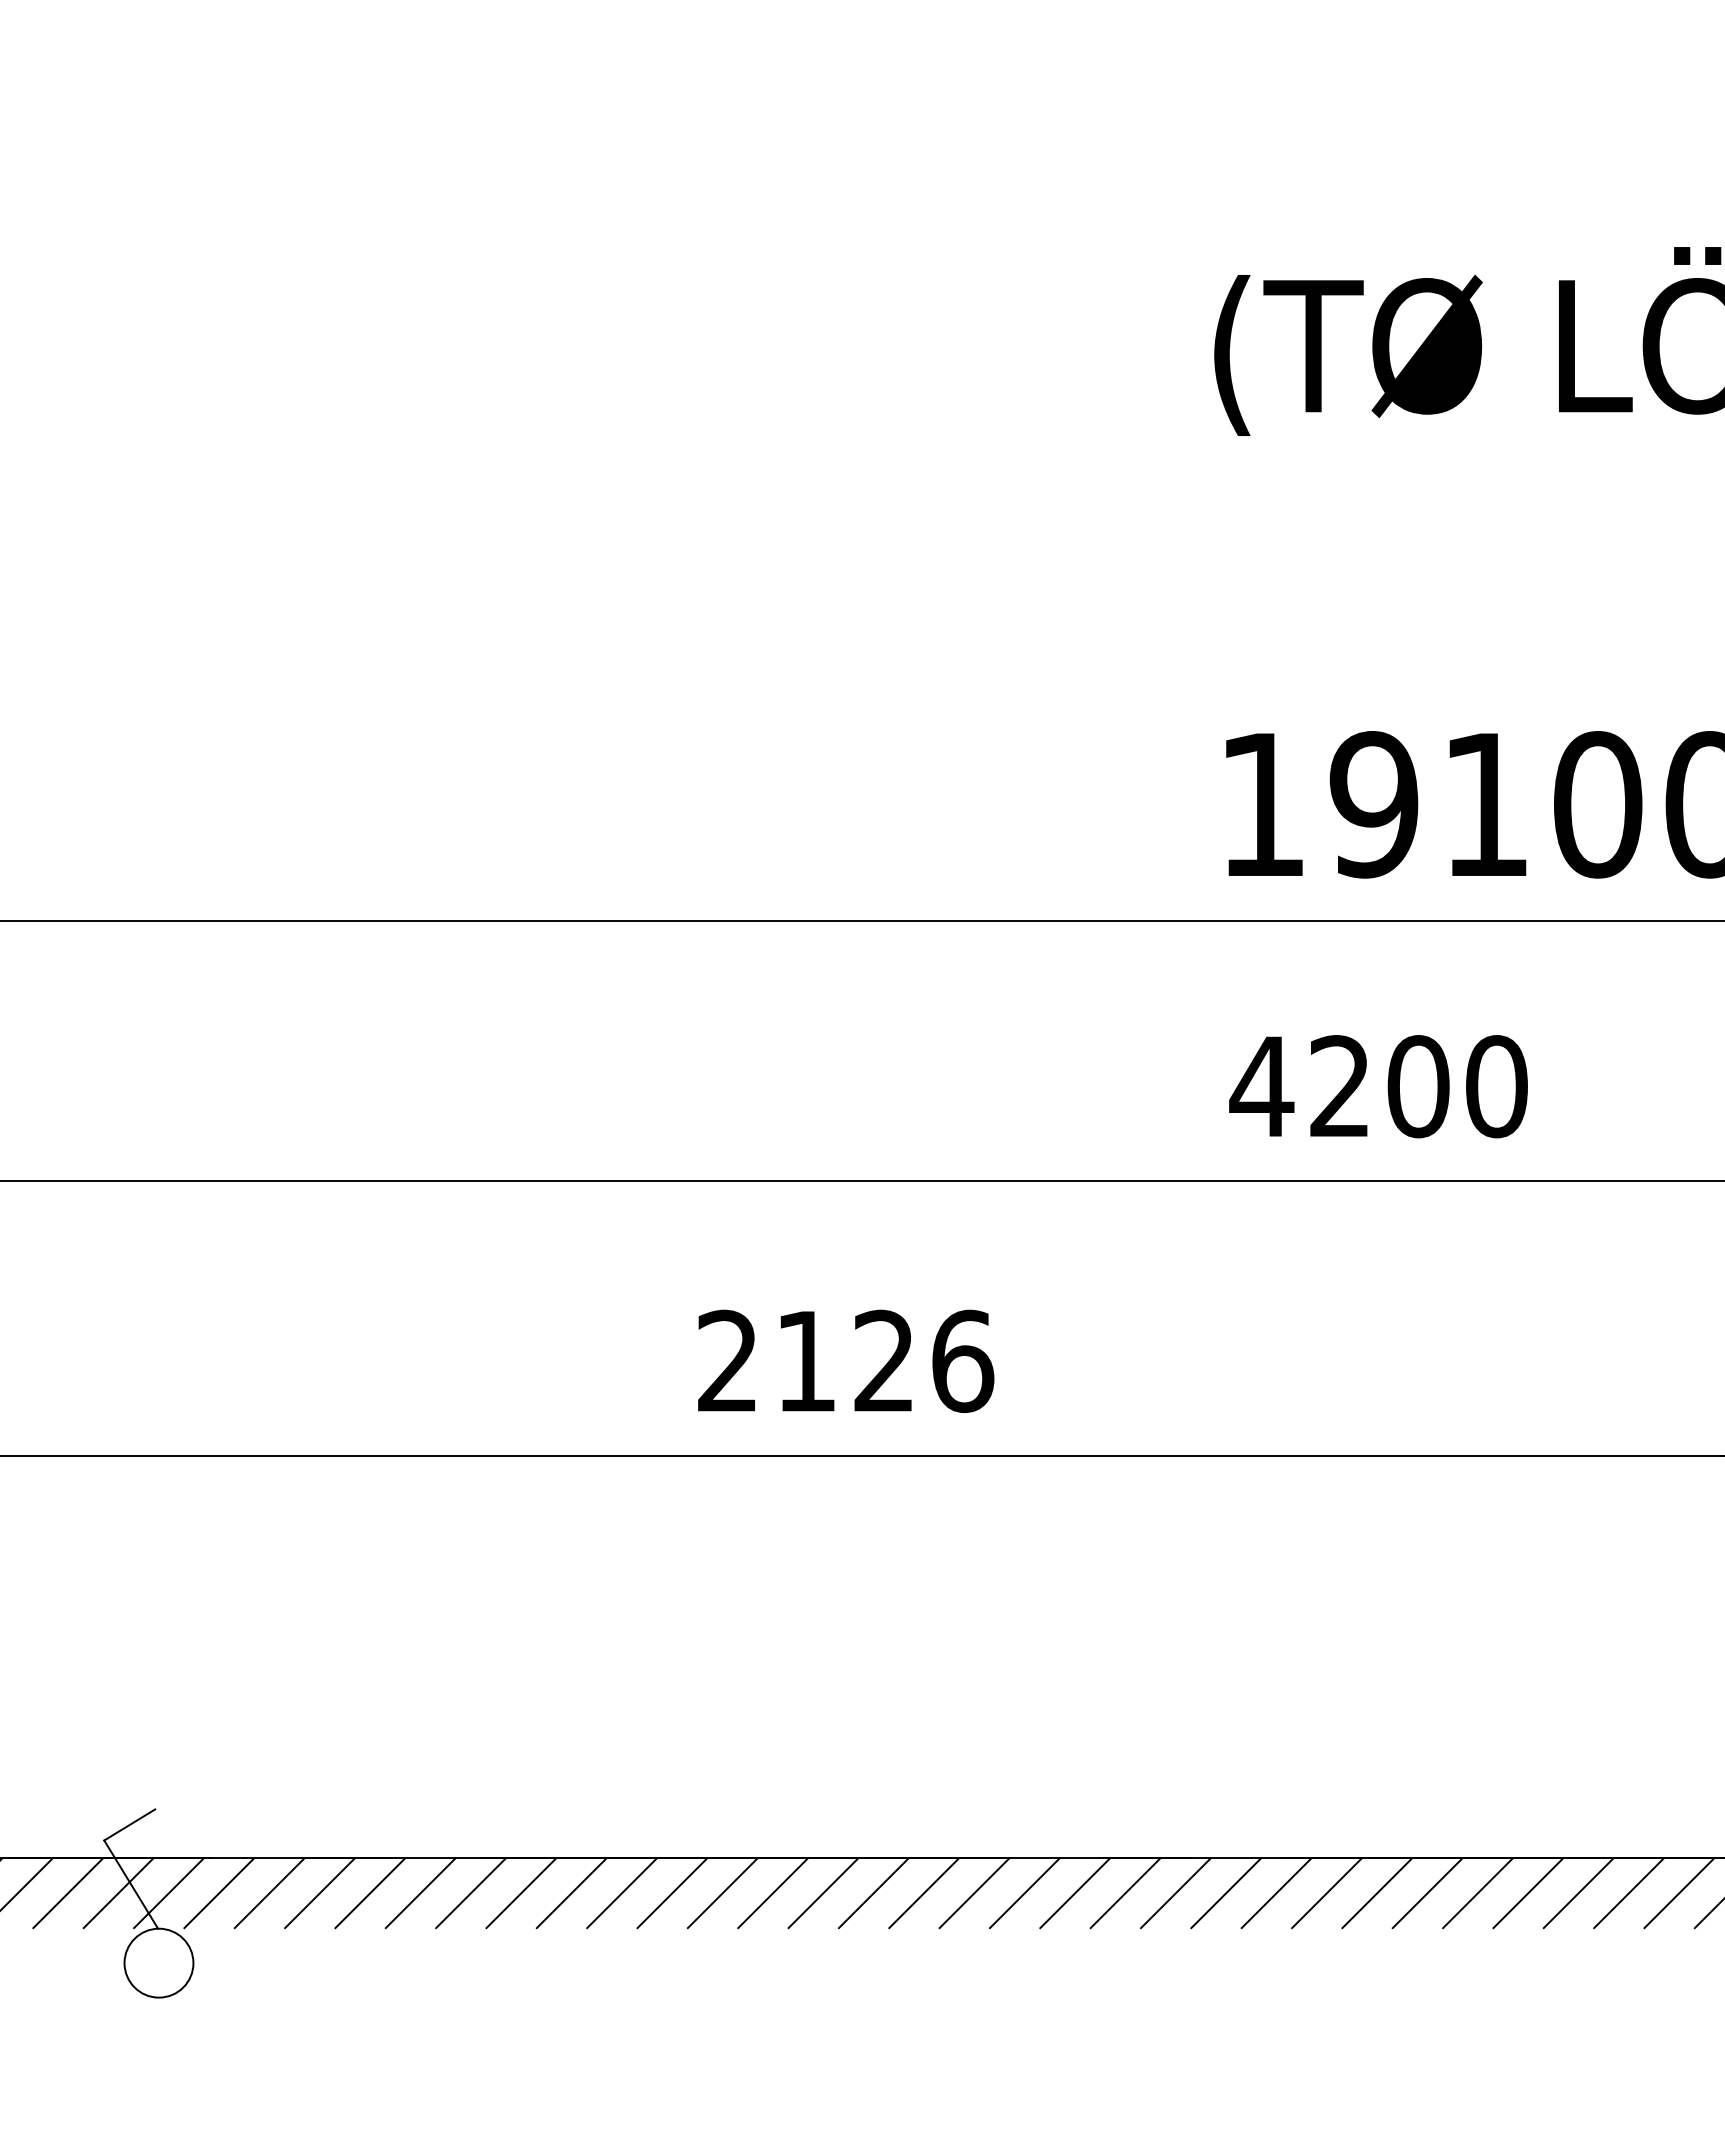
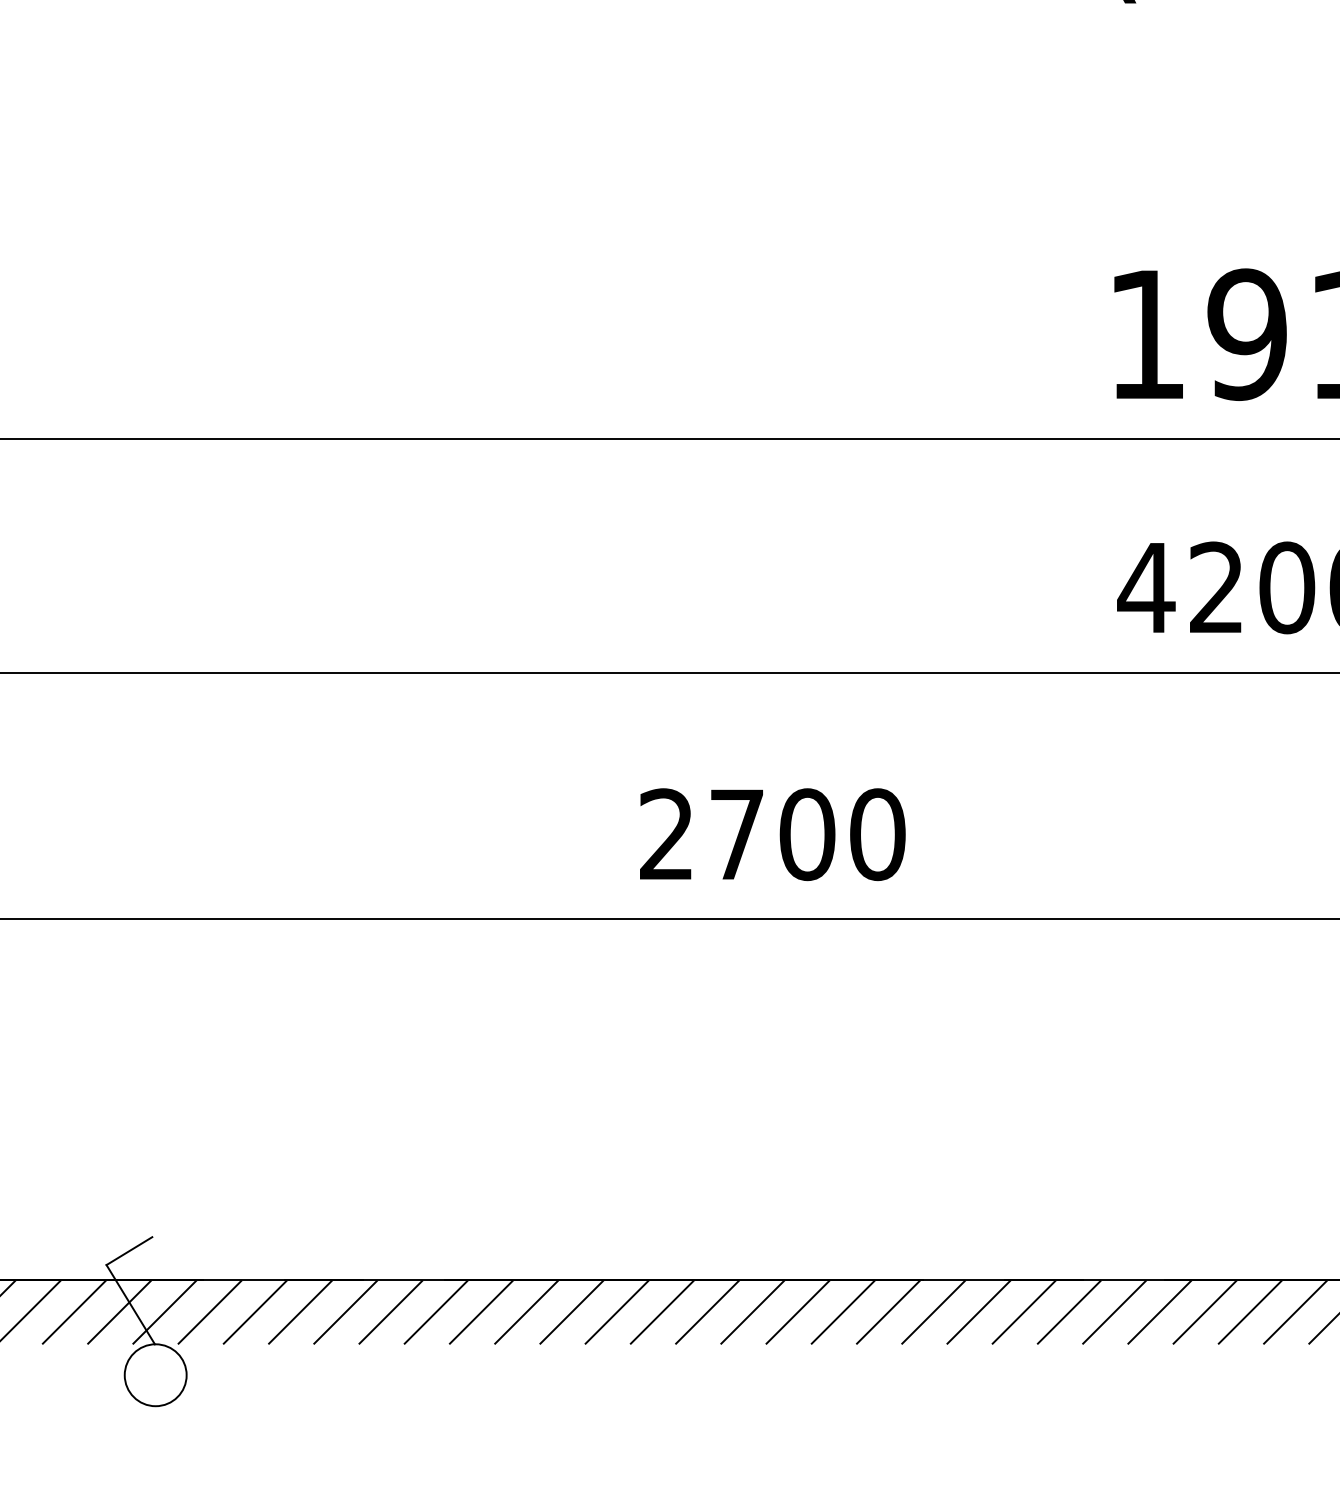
text: (885, 1361) -> (808, 834), 2126 -> 2700

